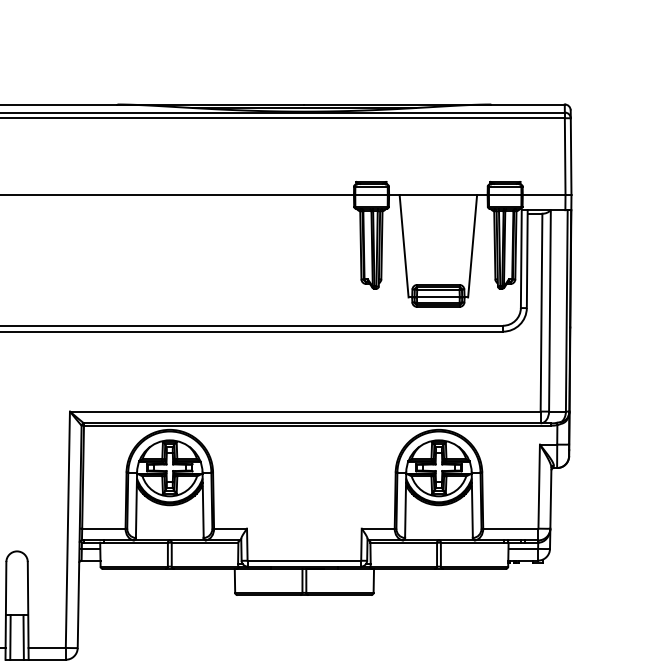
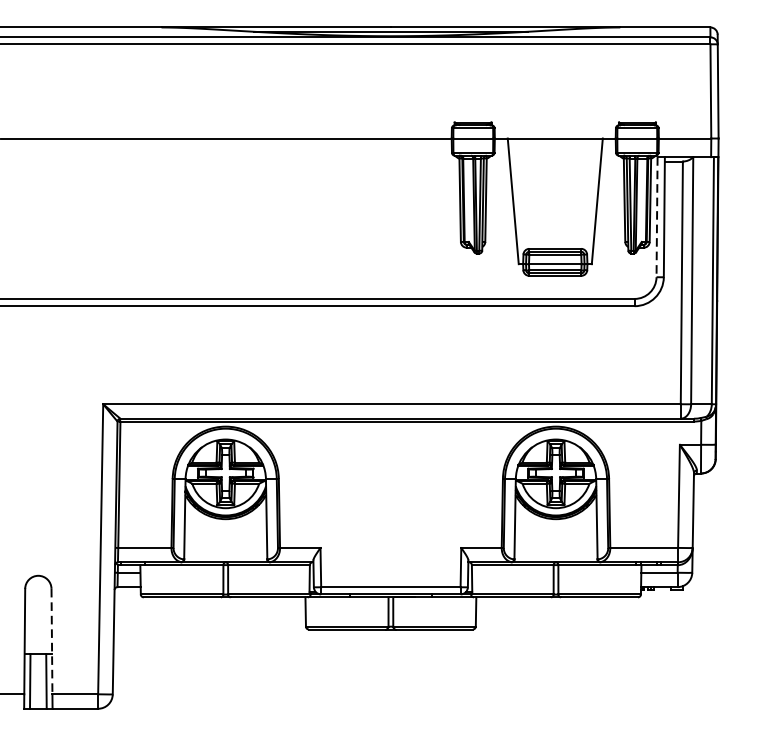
line: (521, 259) -> (657, 217), solid -> dashed
line: (28, 605) -> (52, 642), solid -> dashed

